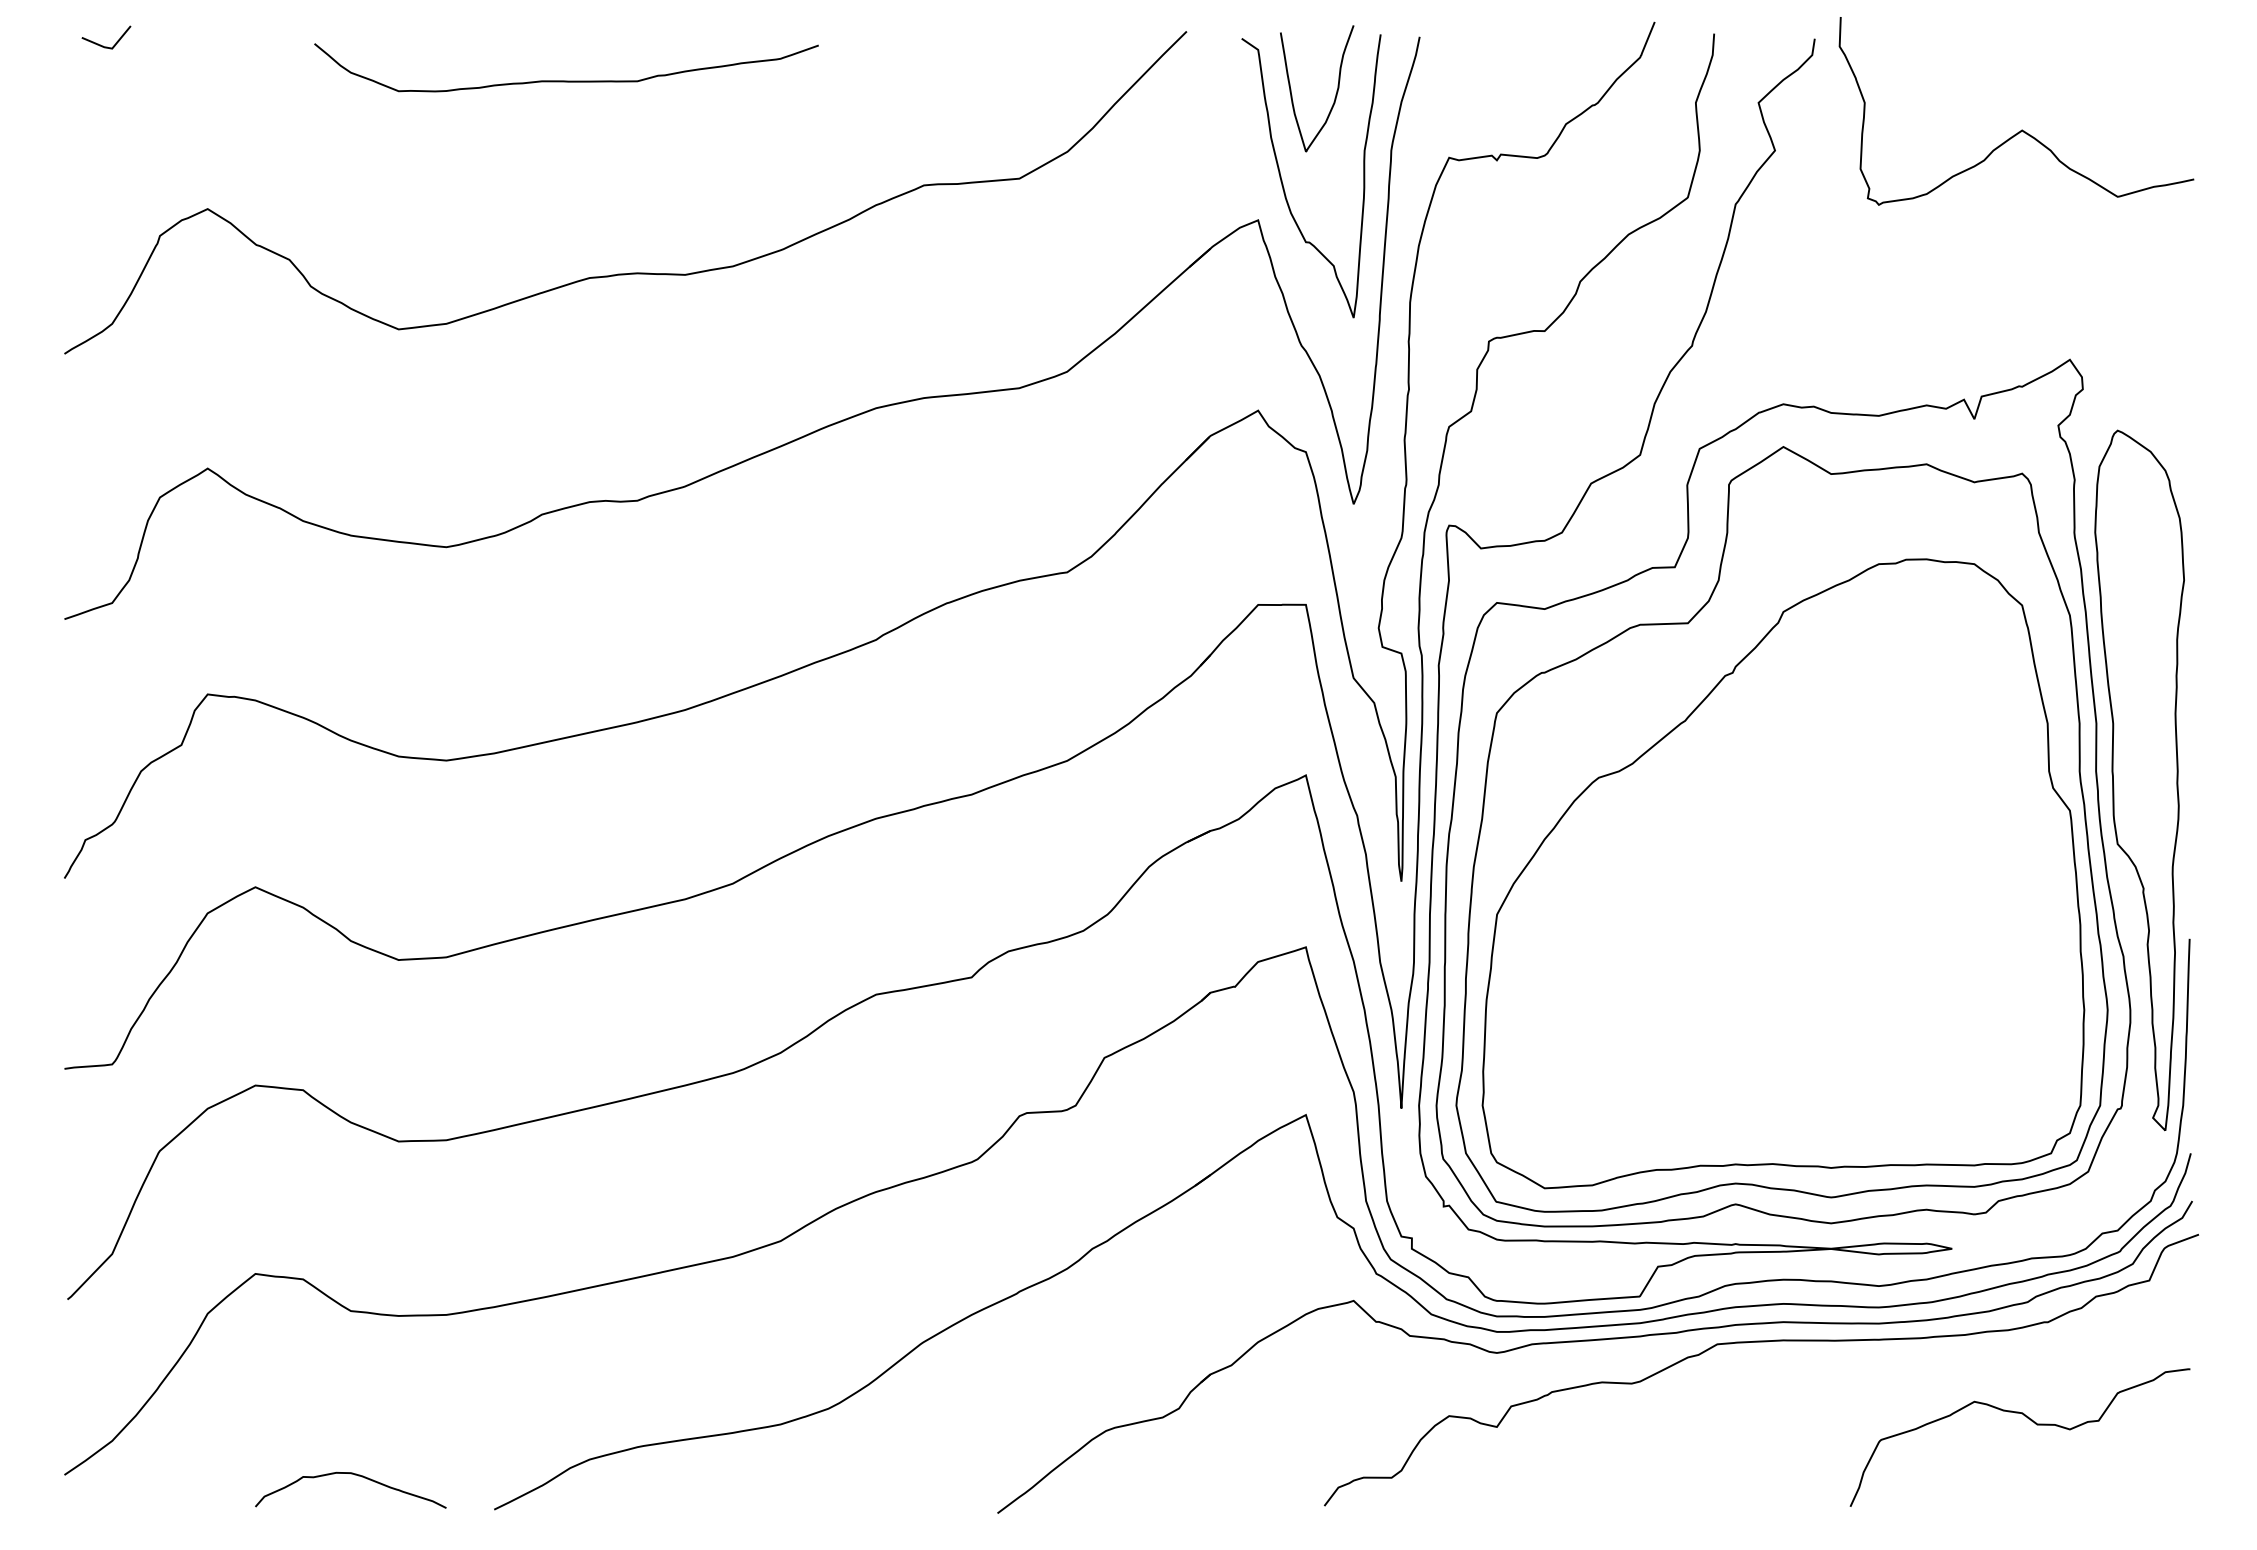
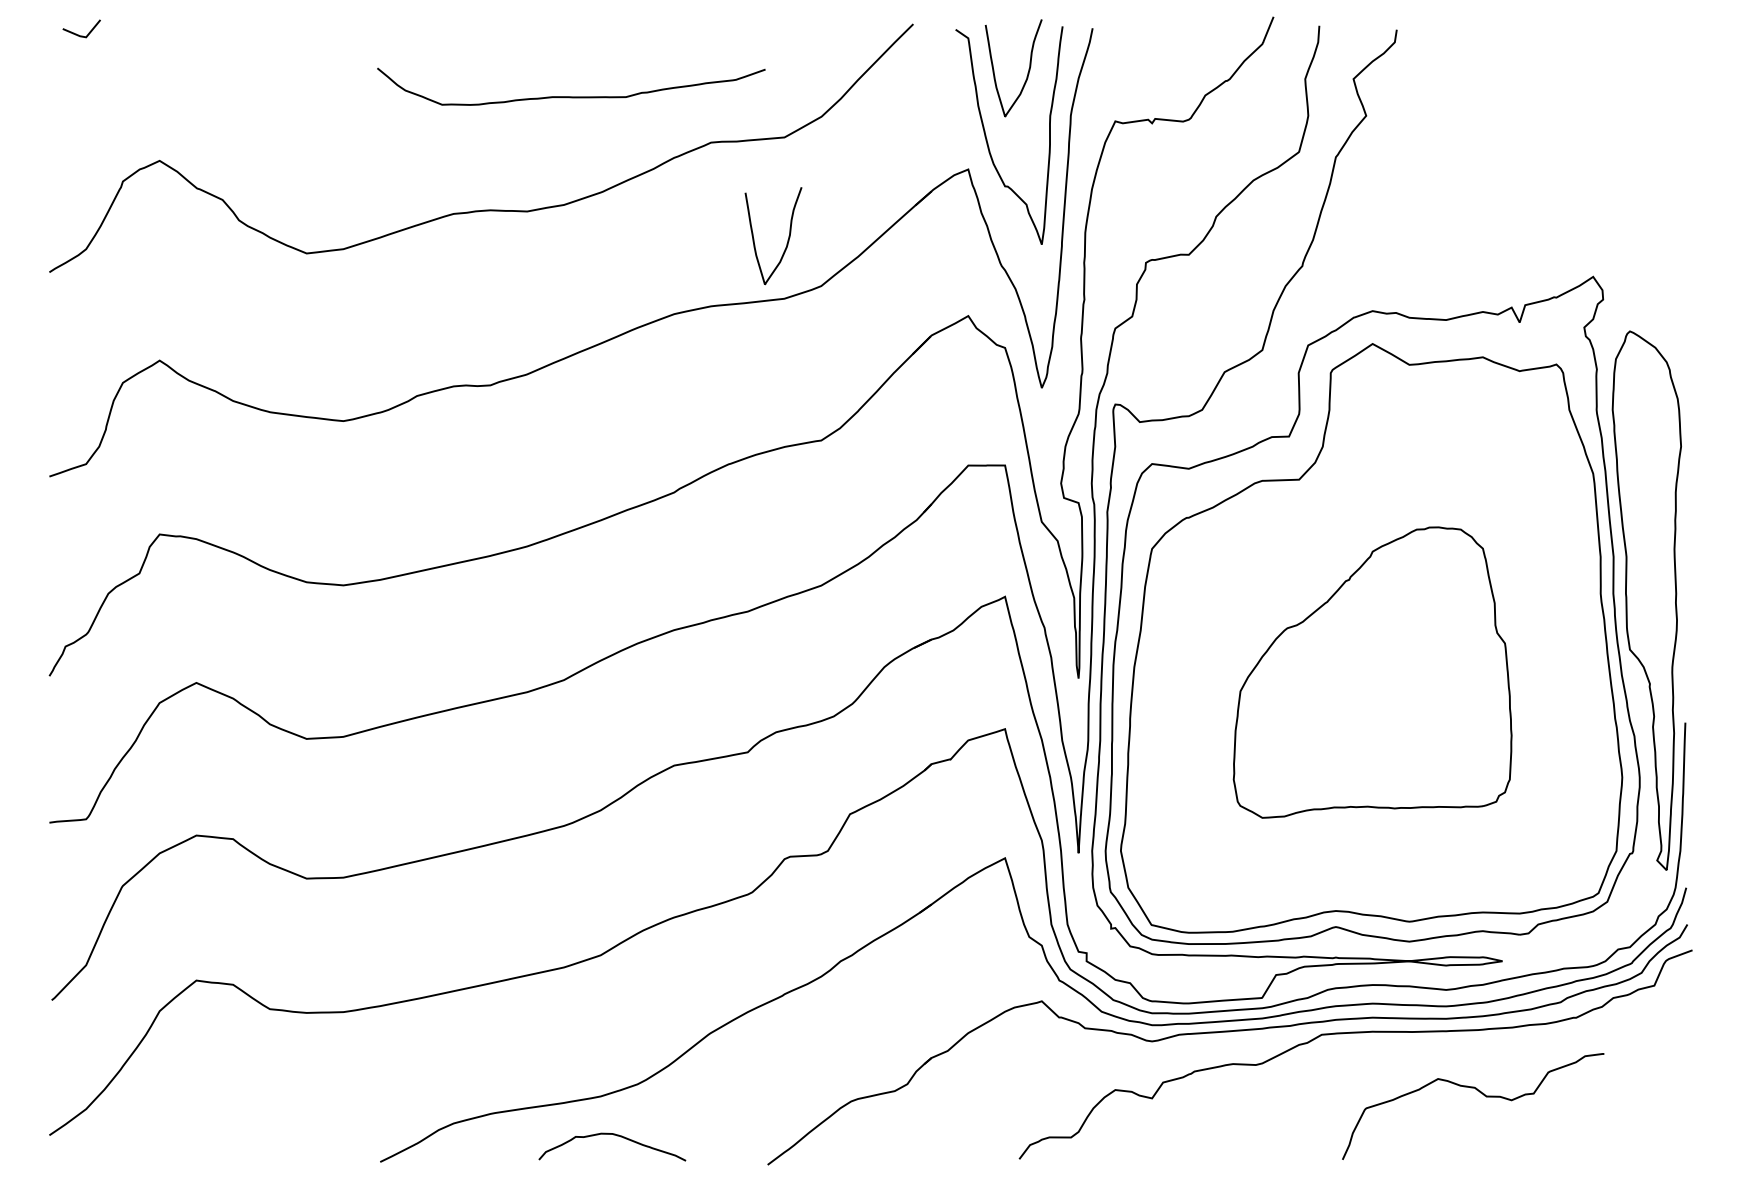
curve: (566, 80) -> (571, 96), moved
curve: (2021, 129) -> (1555, 99), removed
curve: (1023, 312) -> (787, 240), added
part: (1783, 873) -> (1372, 672), size x0.6
curve: (2031, 1421) -> (1482, 1094), moved
curve: (354, 1475) -> (615, 1135), moved

